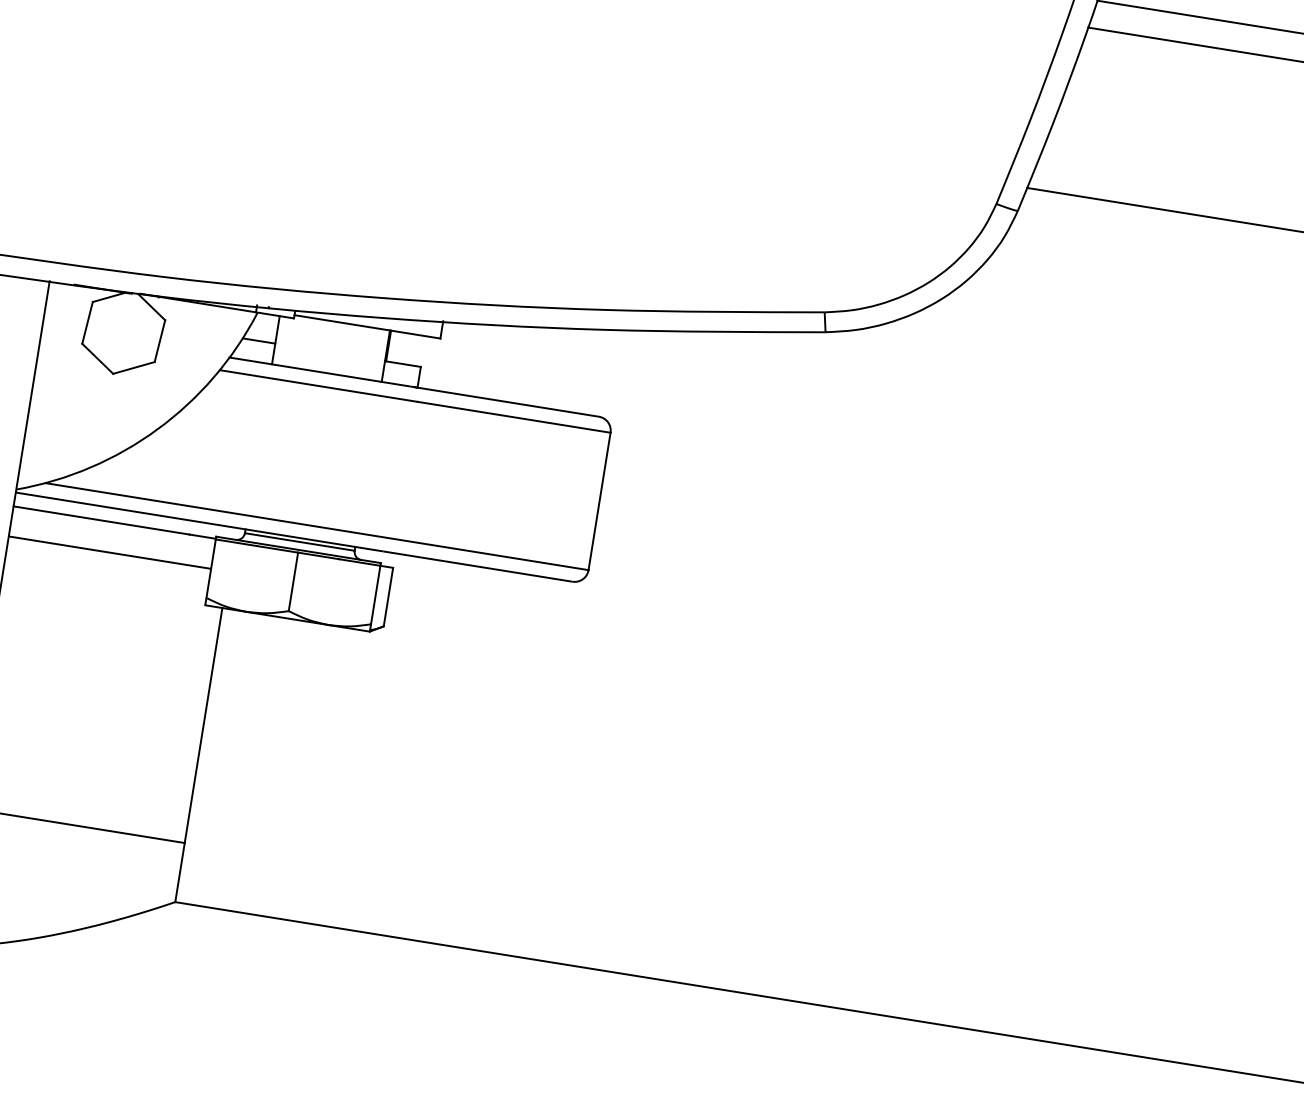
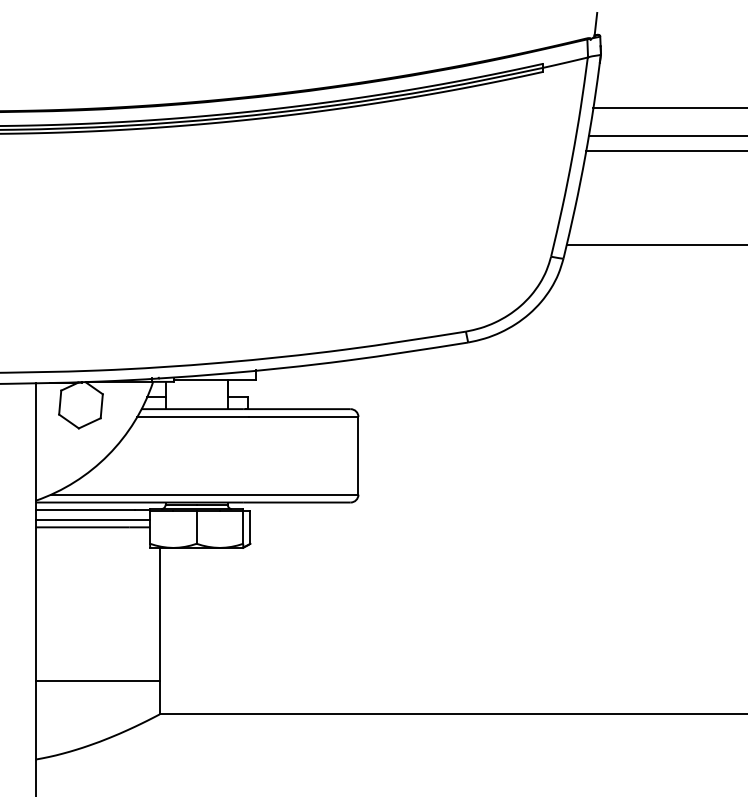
line: (111, 538) -> (92, 519), added

